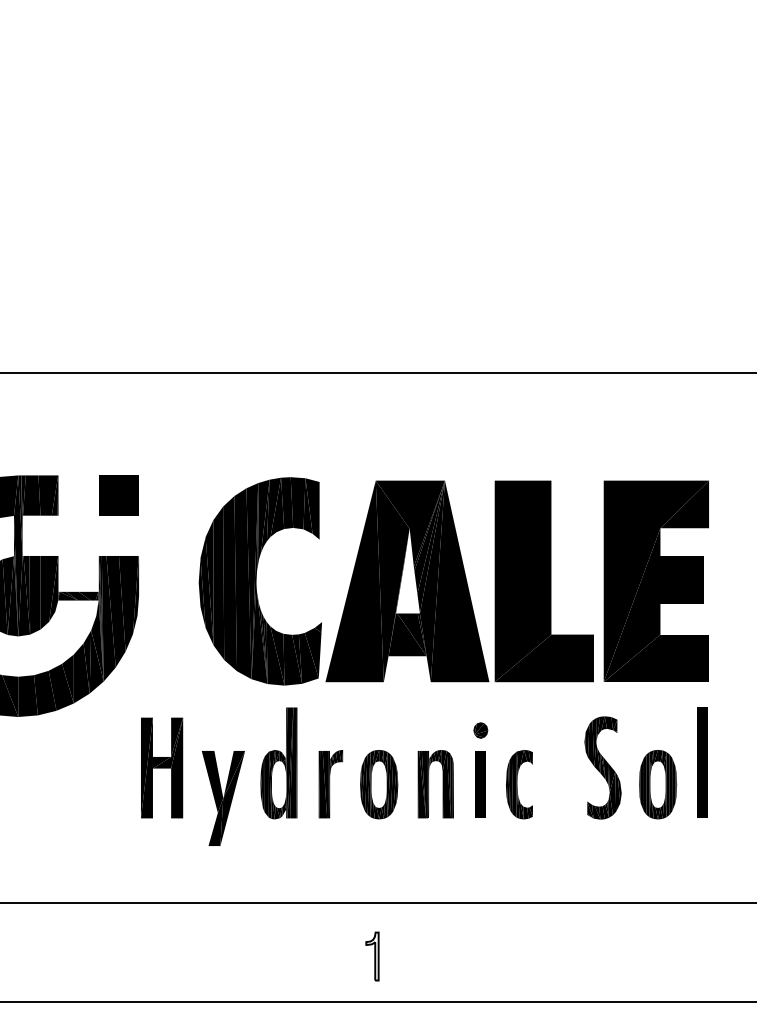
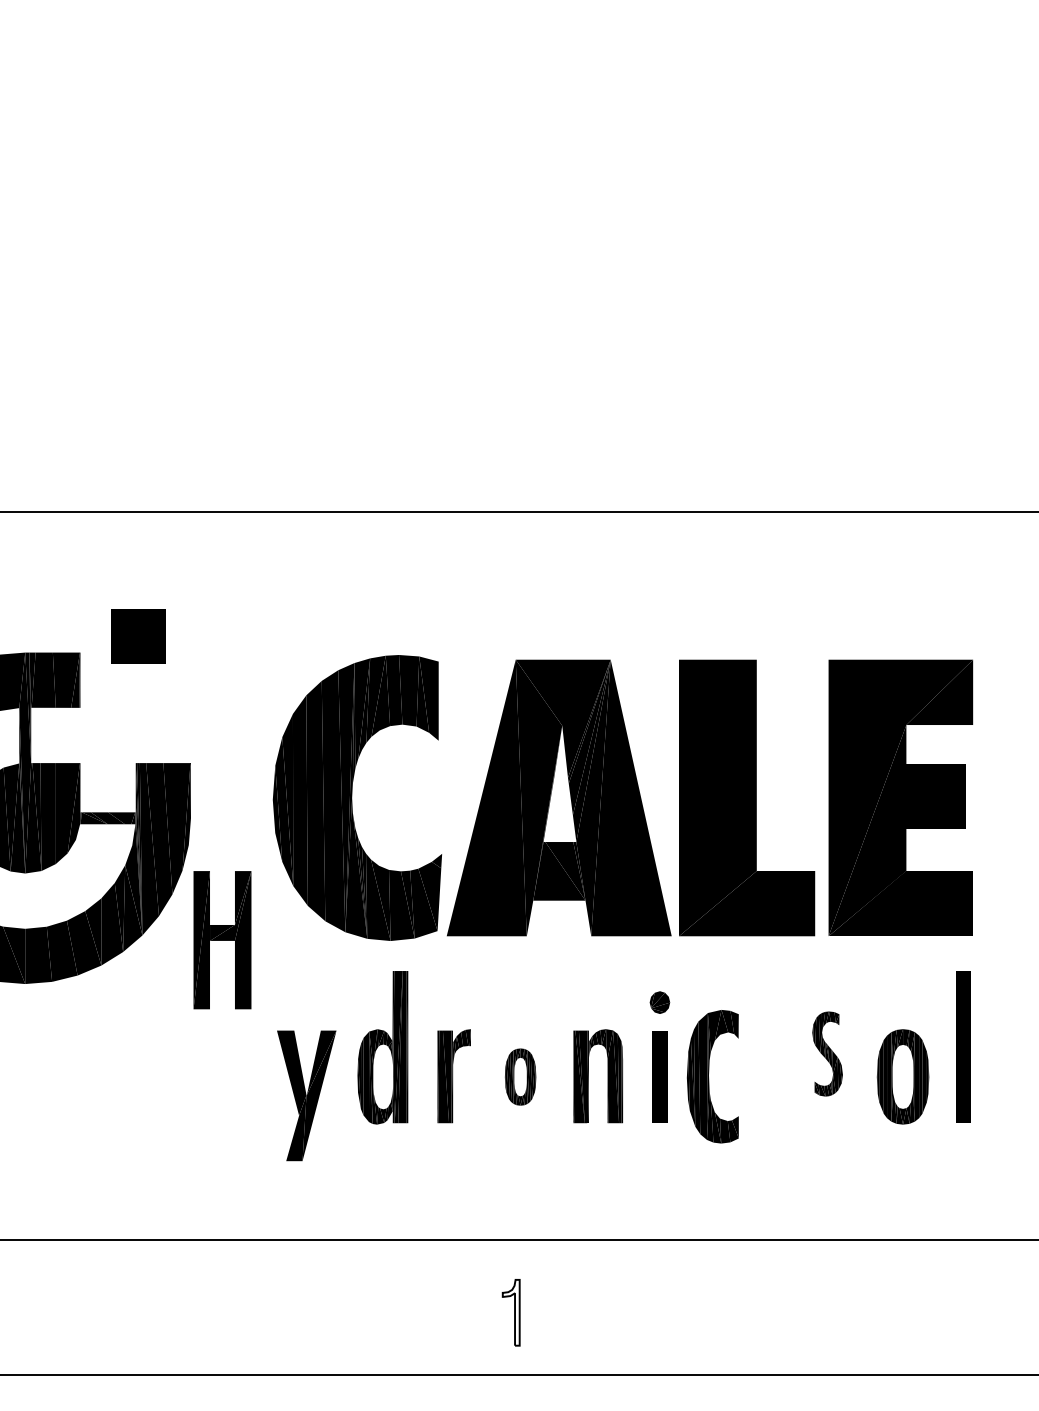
part: (118, 495) -> (138, 636), moved
part: (162, 767) -> (223, 939), moved
part: (602, 767) -> (826, 1053), size x0.6
part: (379, 784) -> (520, 1076), size x0.6
part: (519, 784) -> (712, 1076), size x1.4

